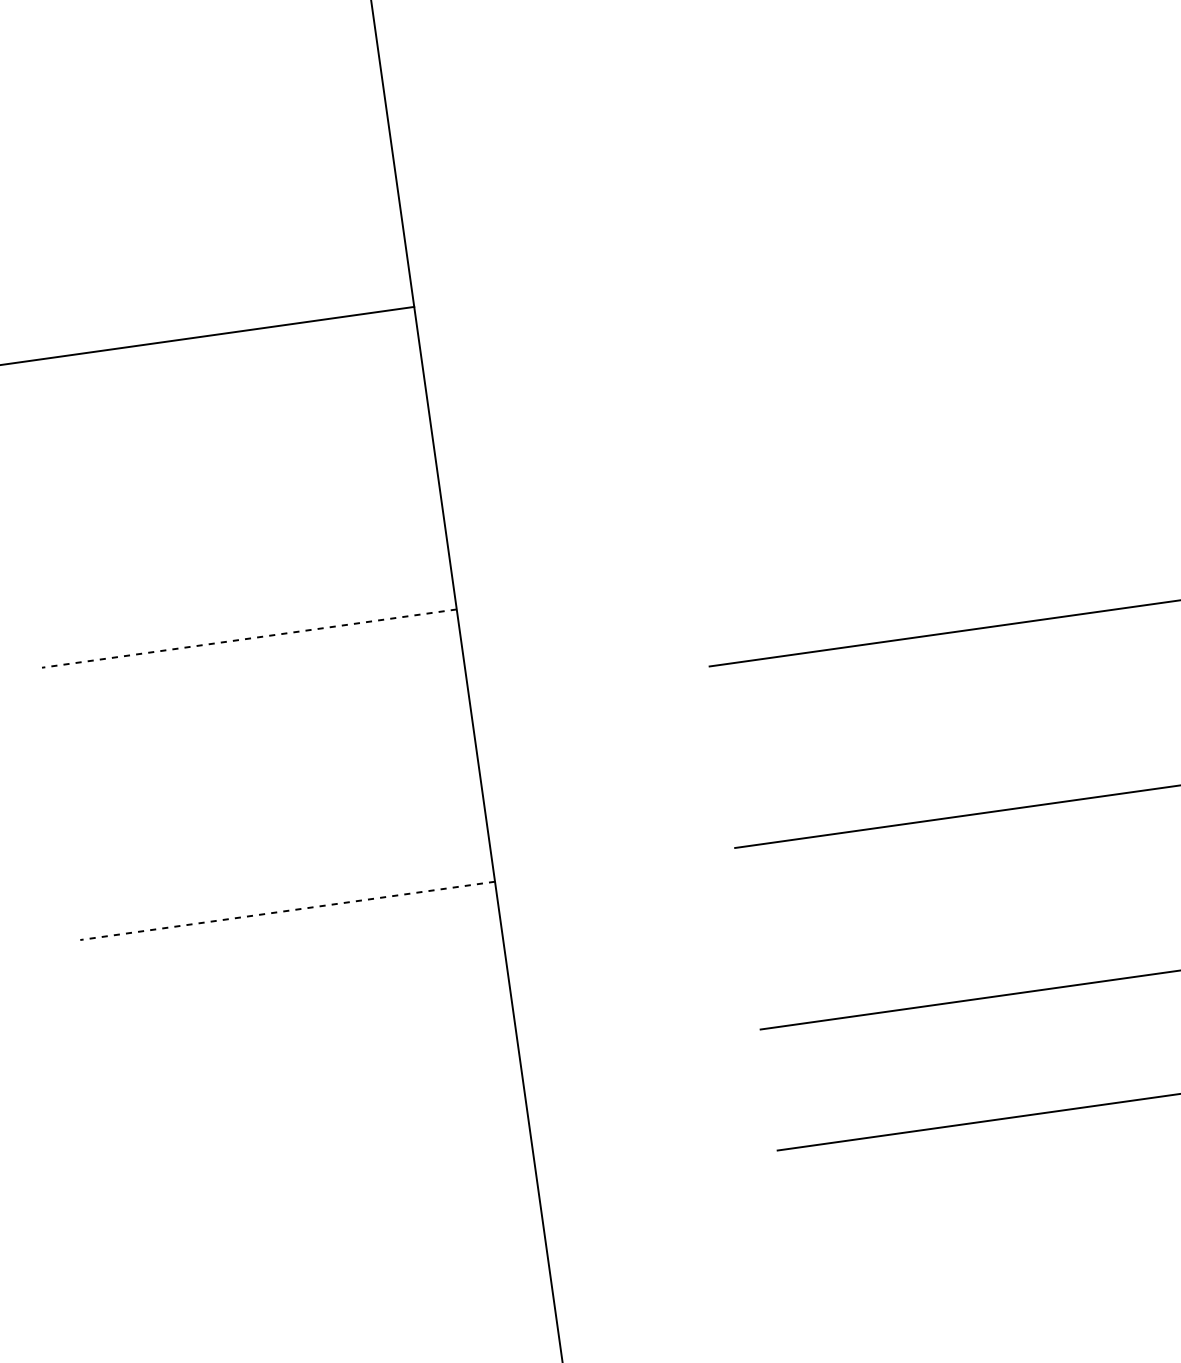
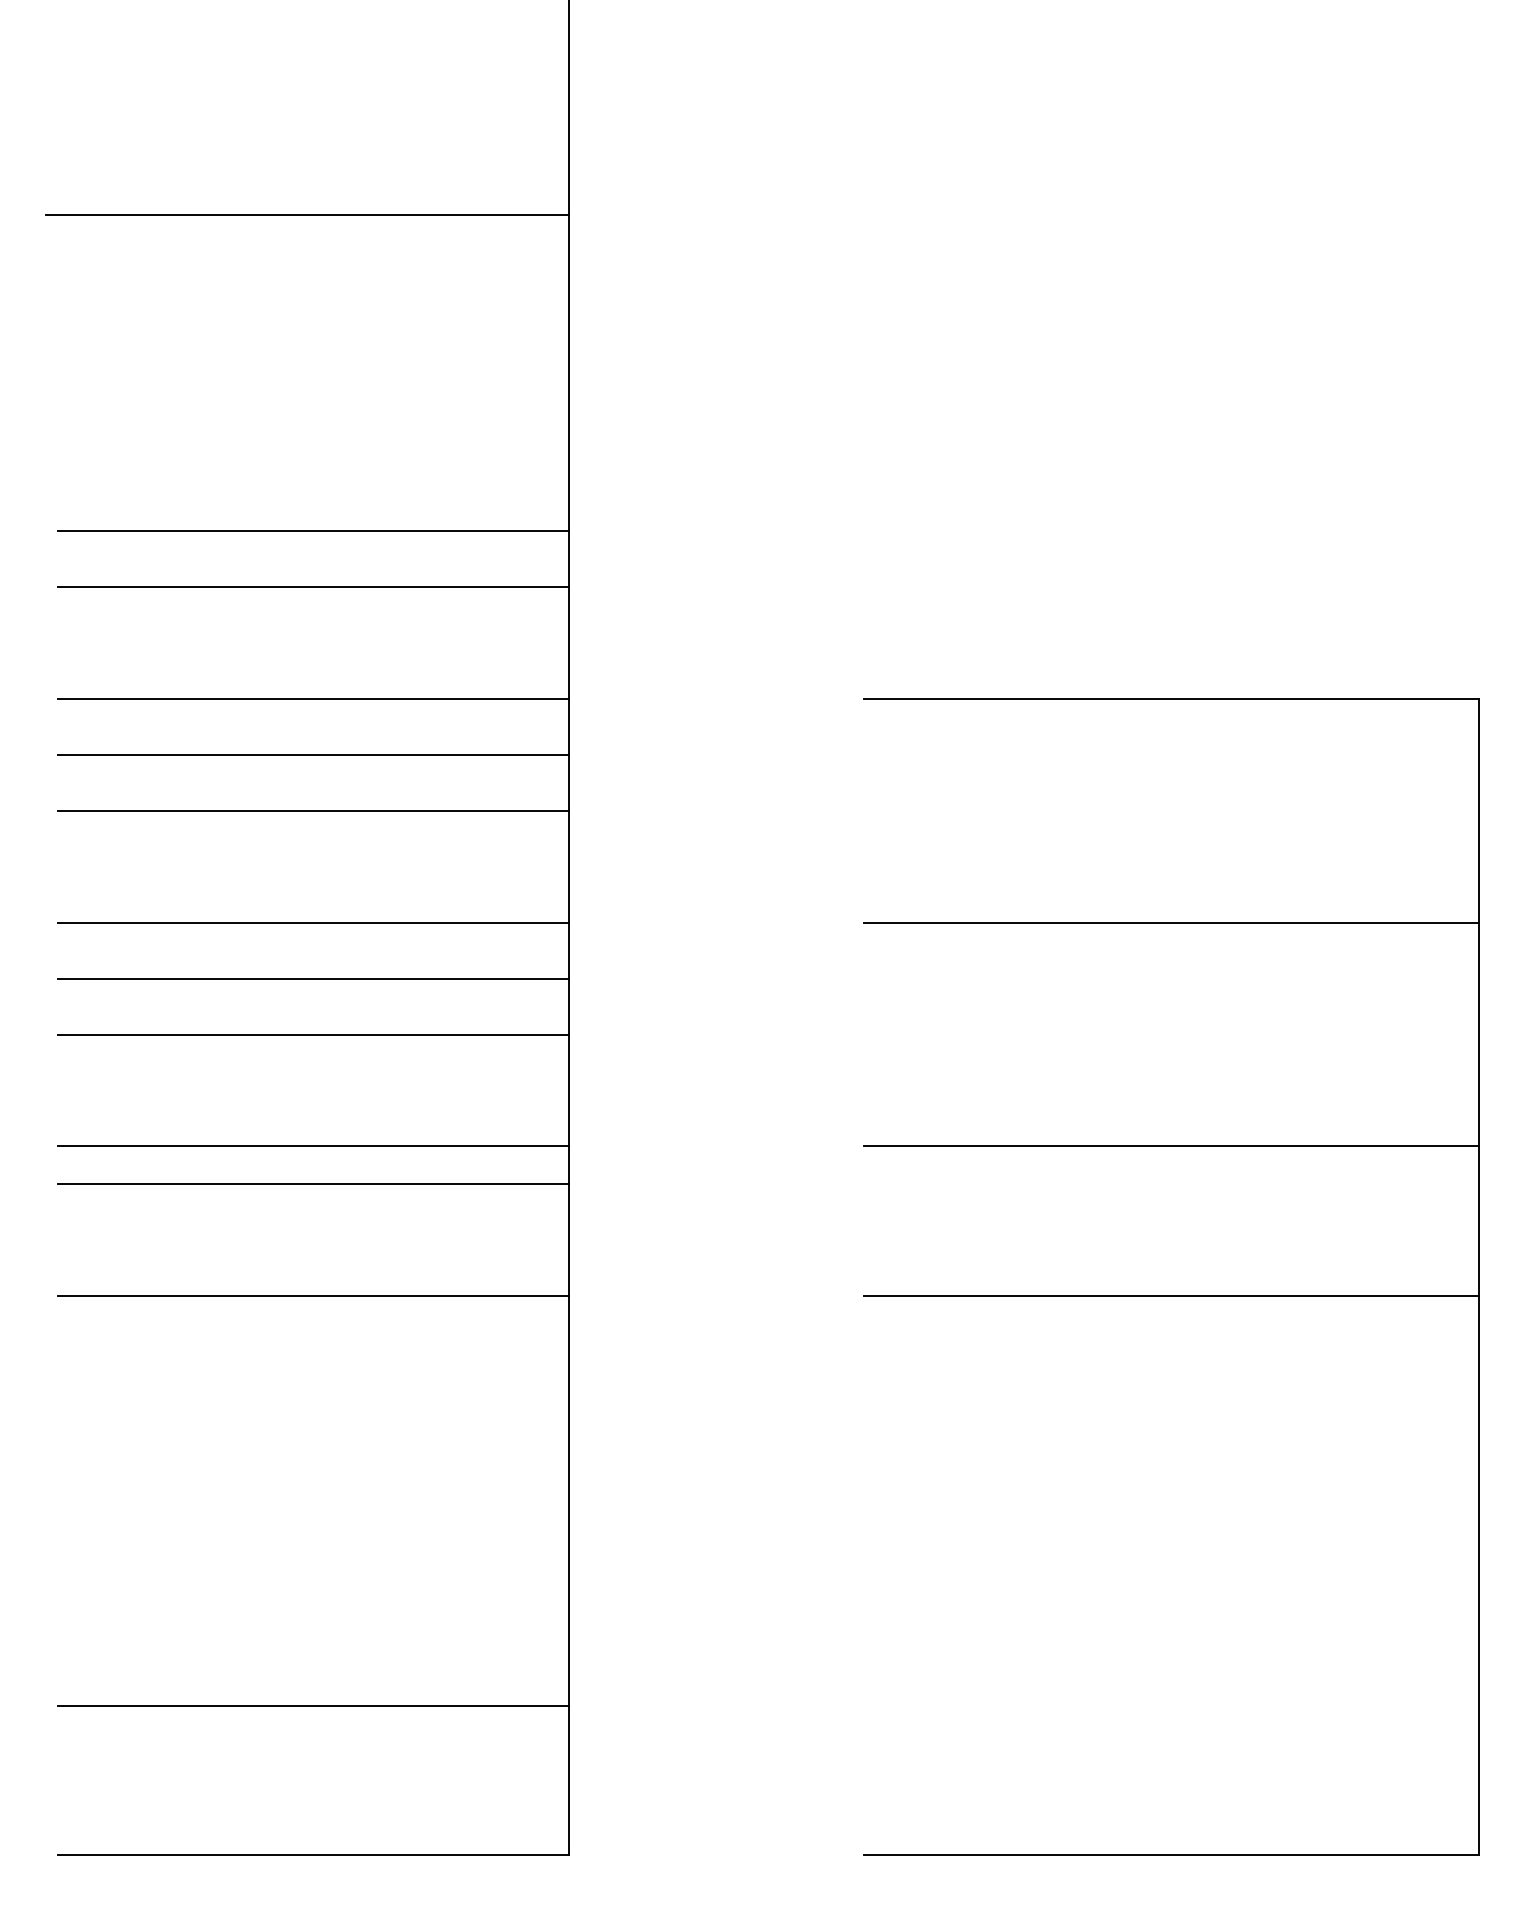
line: (242, 593) -> (312, 531), added
line: (249, 638) -> (313, 587), dashed -> solid
line: (261, 729) -> (312, 699), added
line: (268, 775) -> (312, 755), added
line: (274, 819) -> (312, 810), added
line: (288, 910) -> (313, 922), dashed -> solid
line: (293, 956) -> (312, 978), added
line: (299, 1001) -> (312, 1034), added
line: (312, 1092) -> (312, 1146), added
line: (316, 1122) -> (312, 1183), added
line: (329, 1213) -> (312, 1295), added

